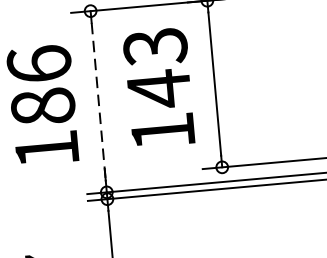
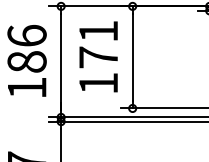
text: (157, 69) -> (98, 45), 143 -> 171
line: (99, 102) -> (61, 62), dashed -> solid

